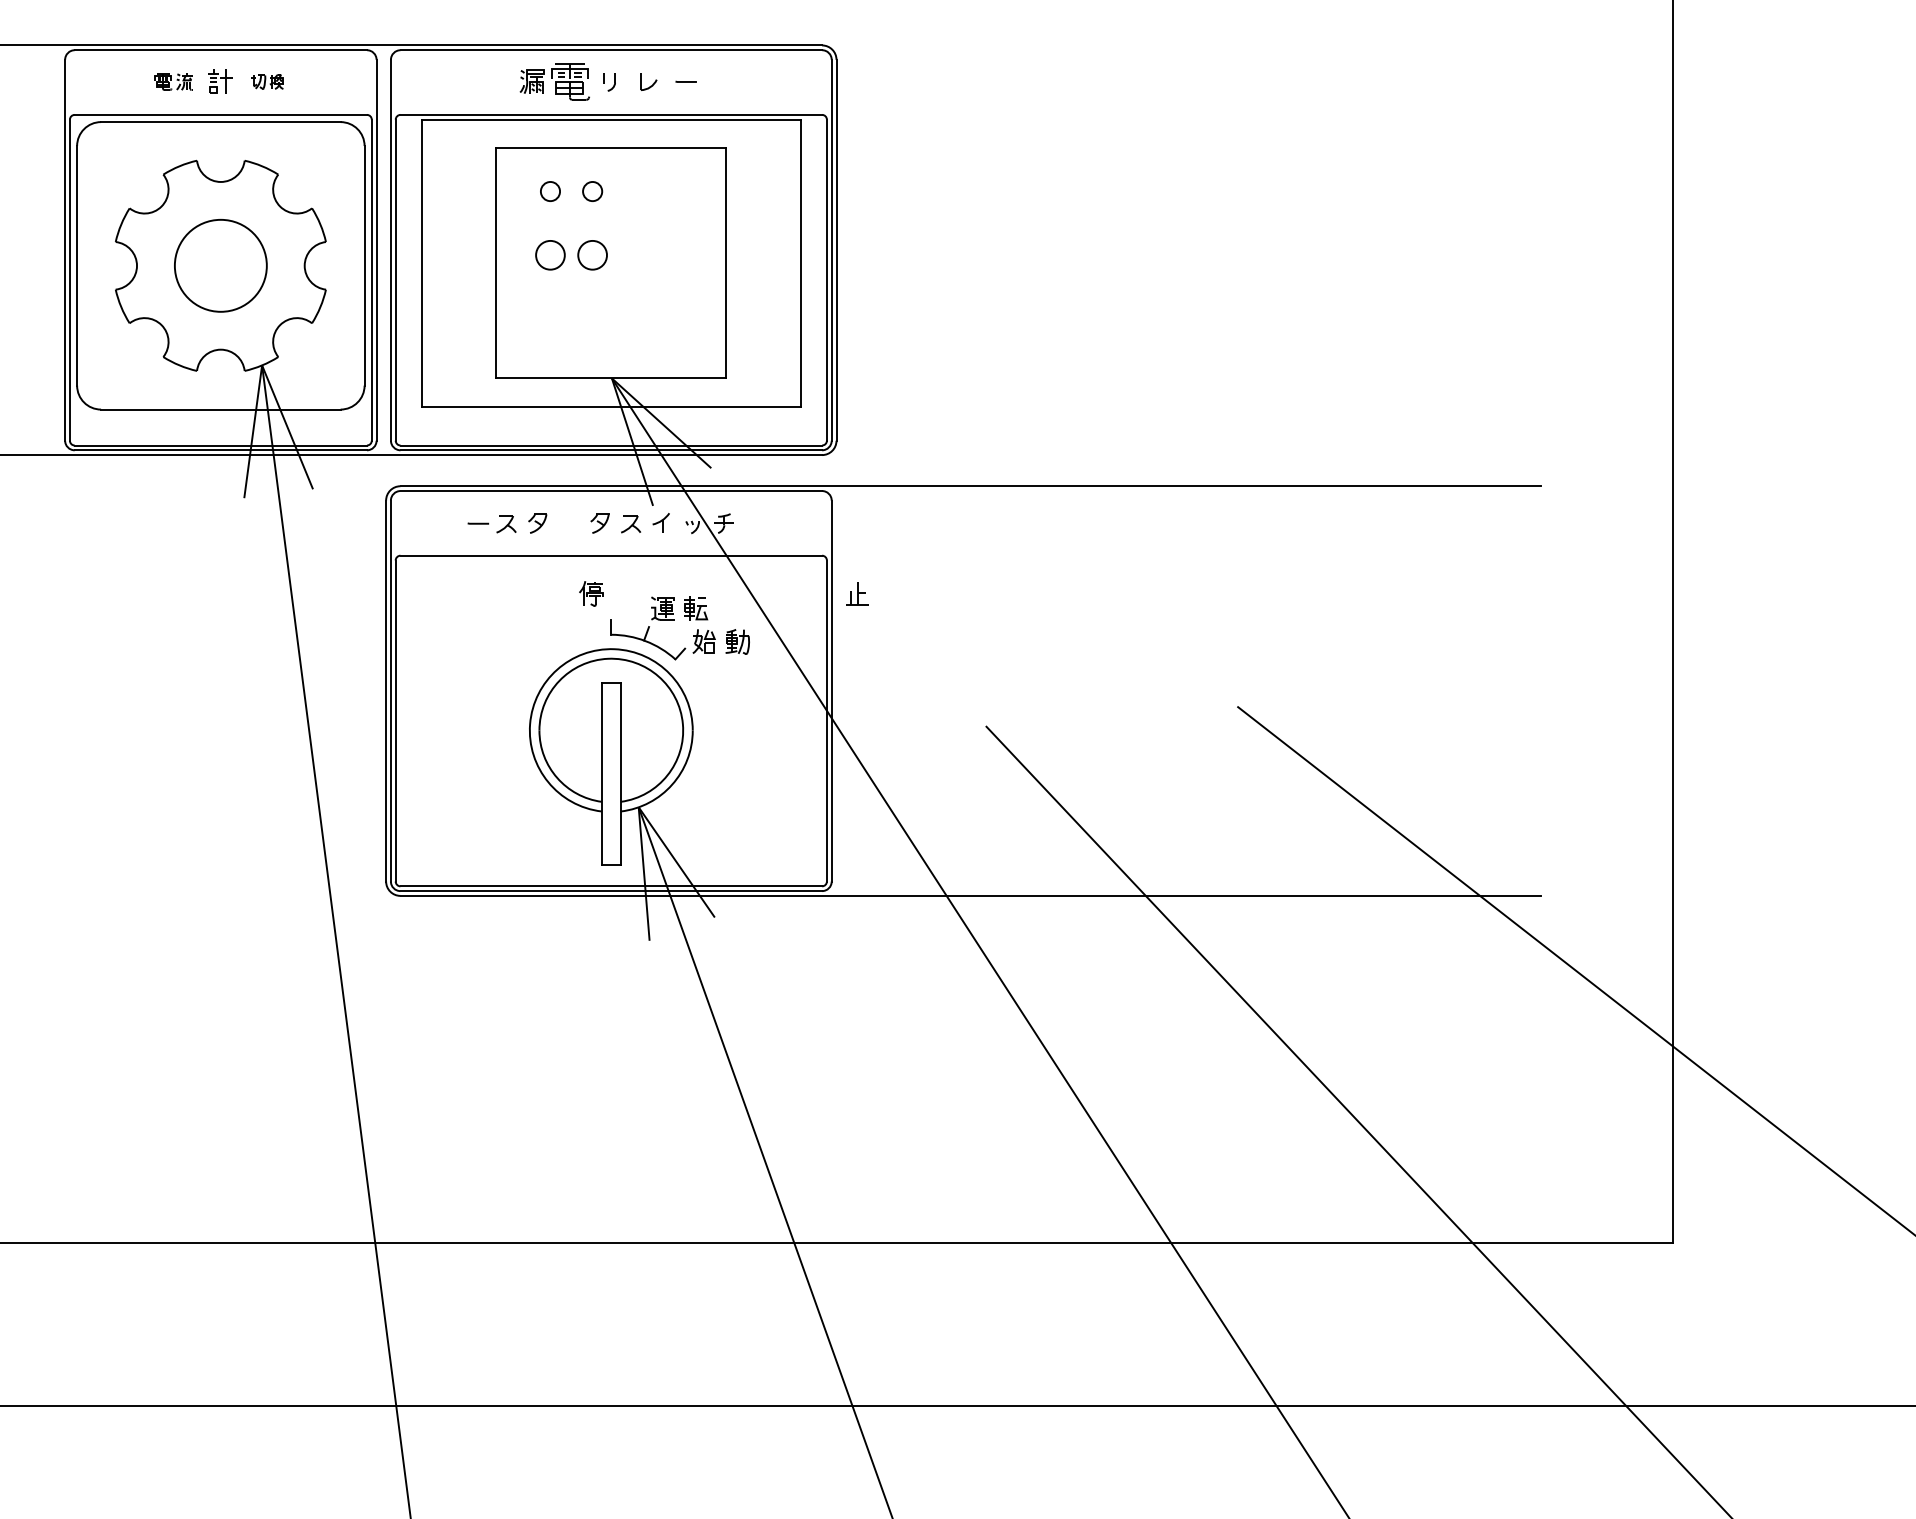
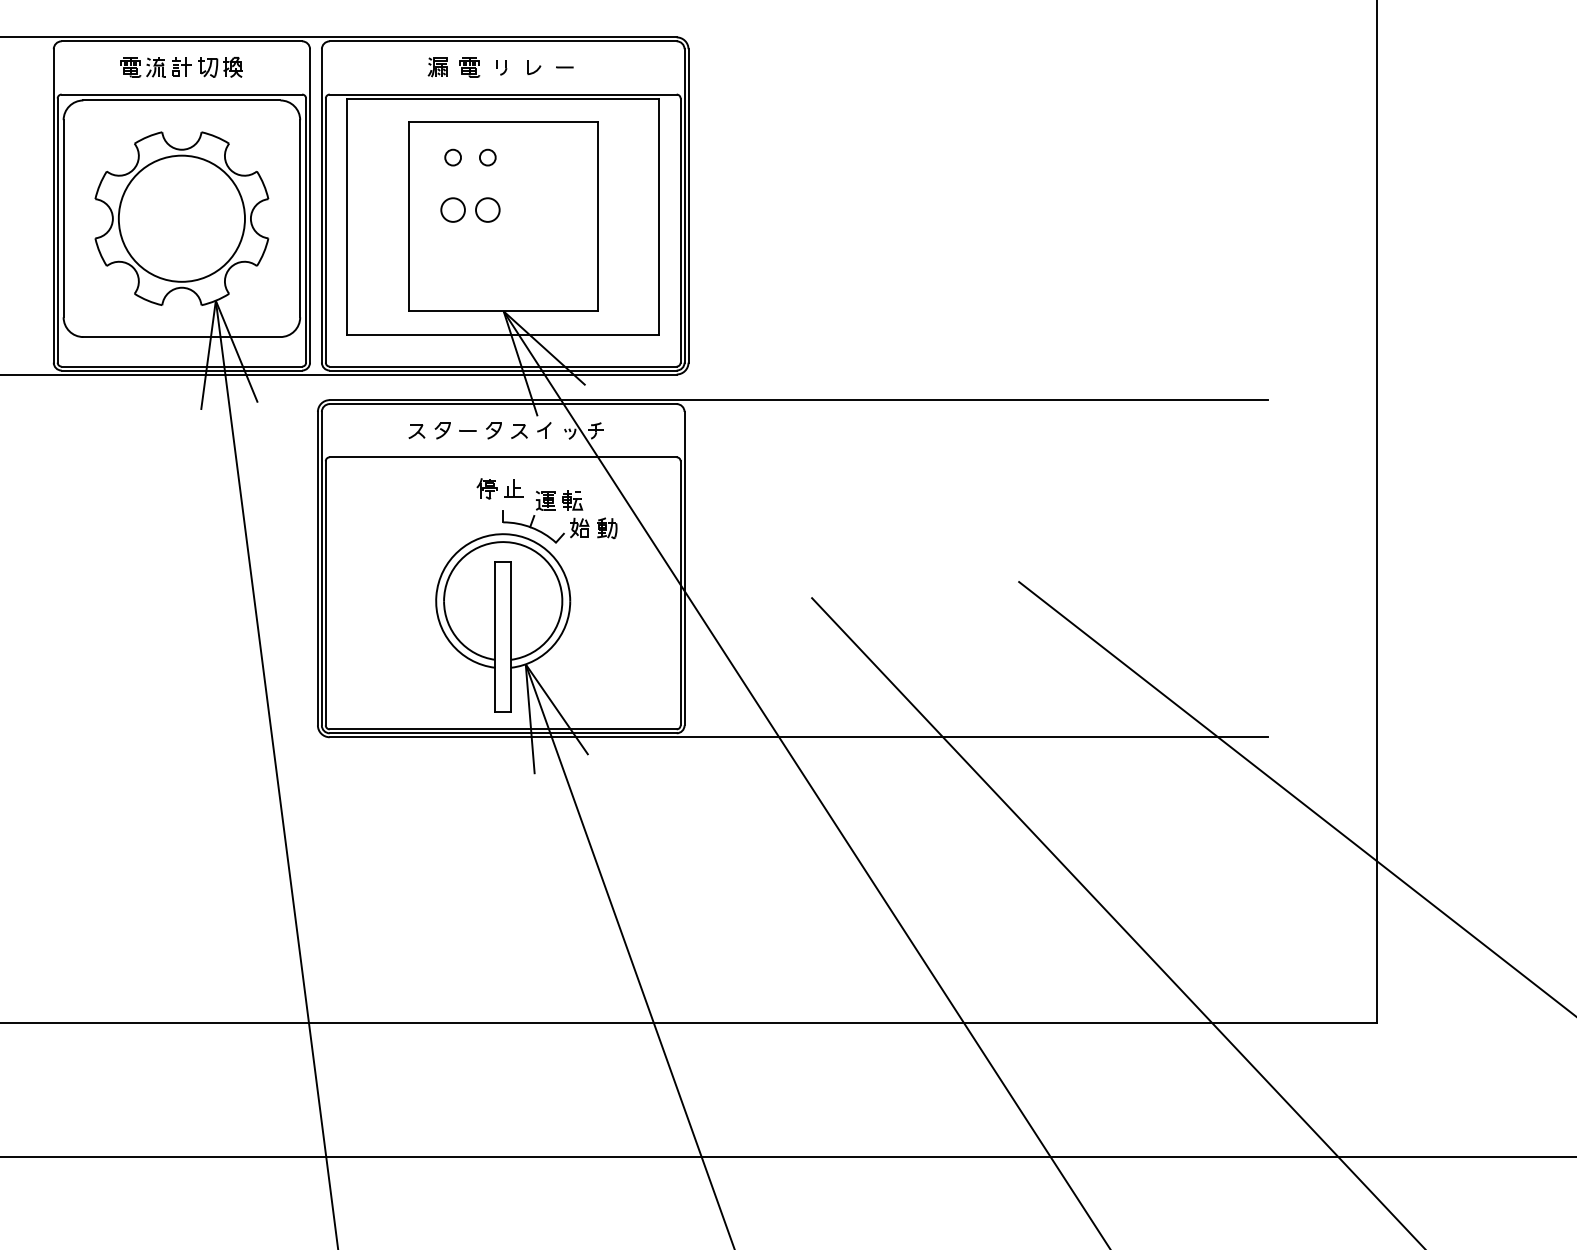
part: (173, 81) -> (142, 67), size x1.43
part: (267, 81) -> (220, 67), size x1.67
part: (570, 82) -> (469, 67), size x0.62
circle: (220, 265) -> (181, 218), size x1.67
line: (478, 523) -> (467, 430), moved
part: (857, 593) -> (514, 488), moved

